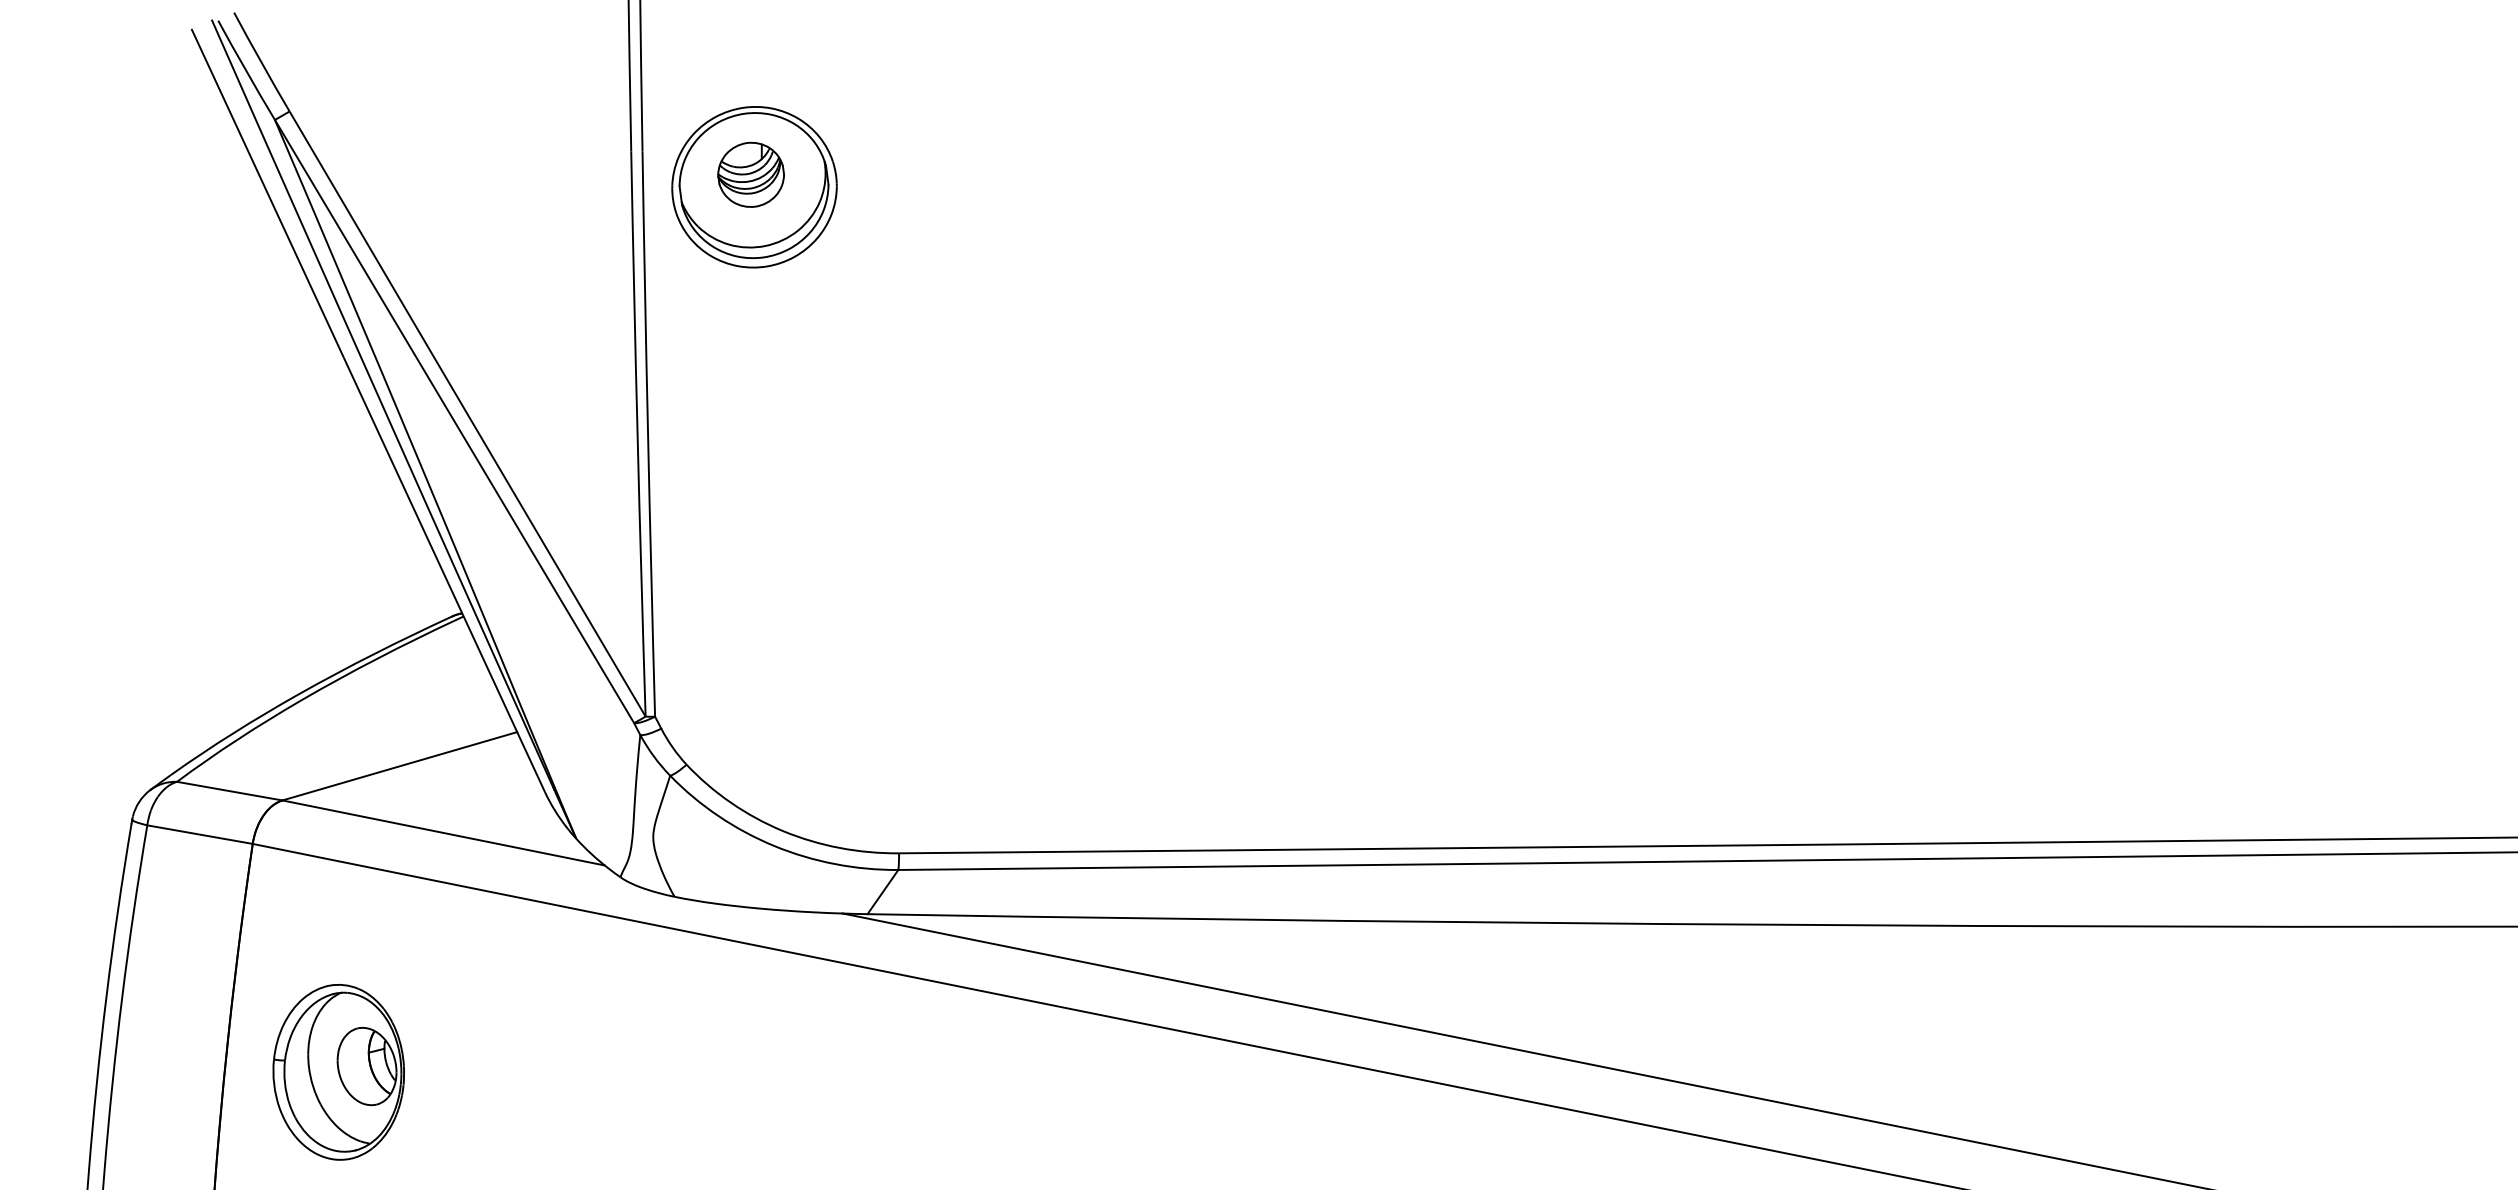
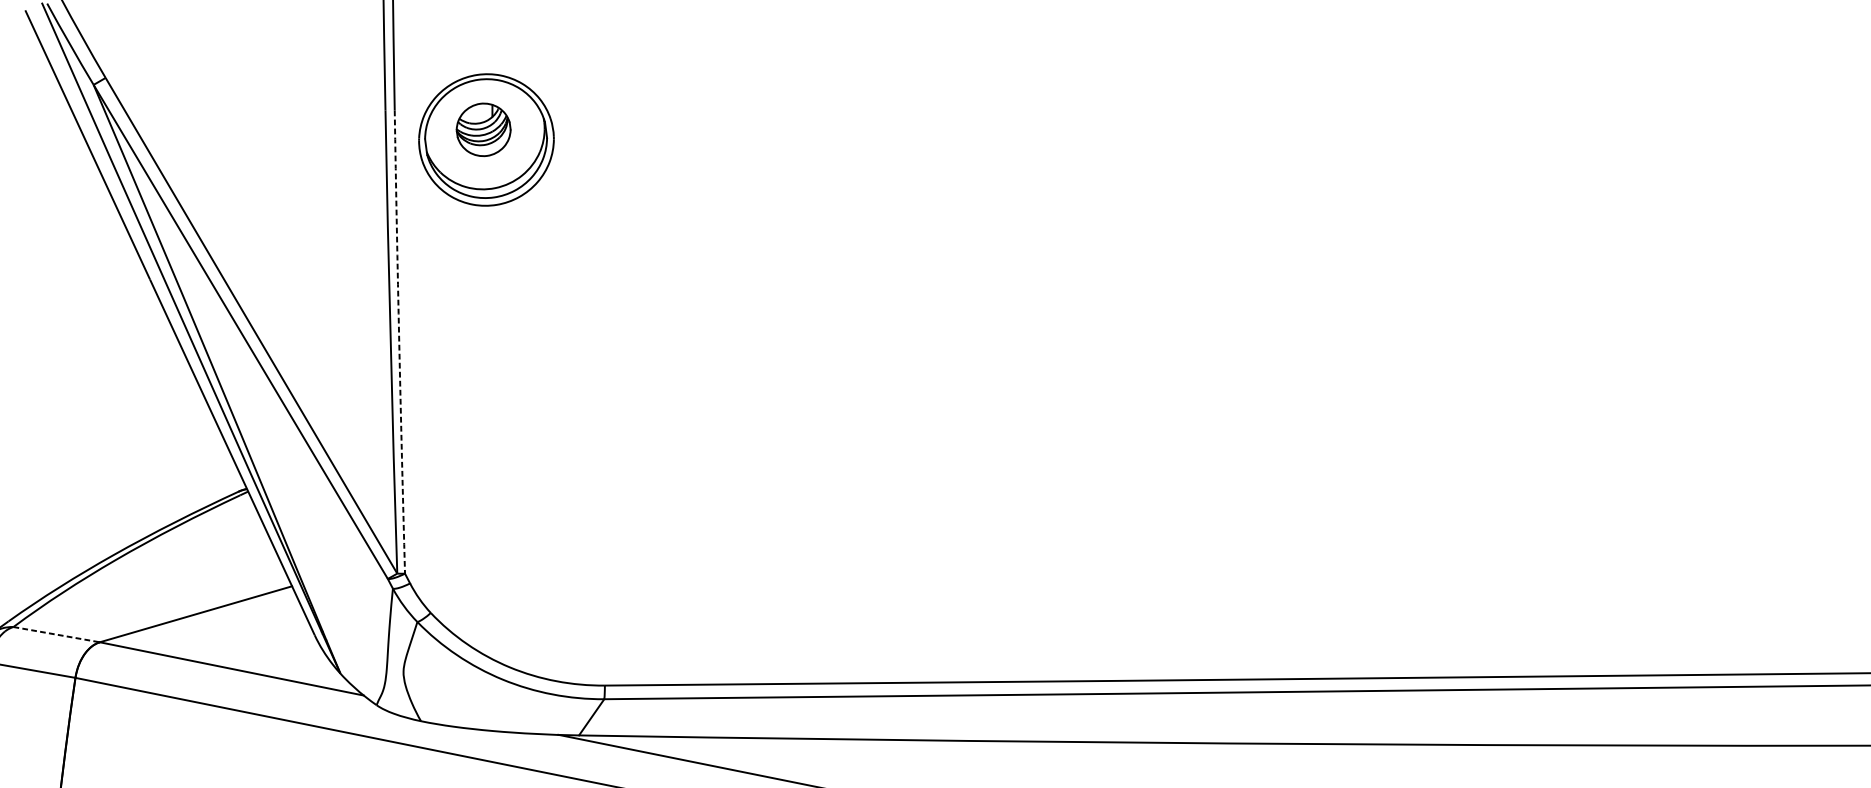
arc: (648, 434) -> (399, 342), solid -> dashed
line: (229, 791) -> (56, 634), solid -> dashed

